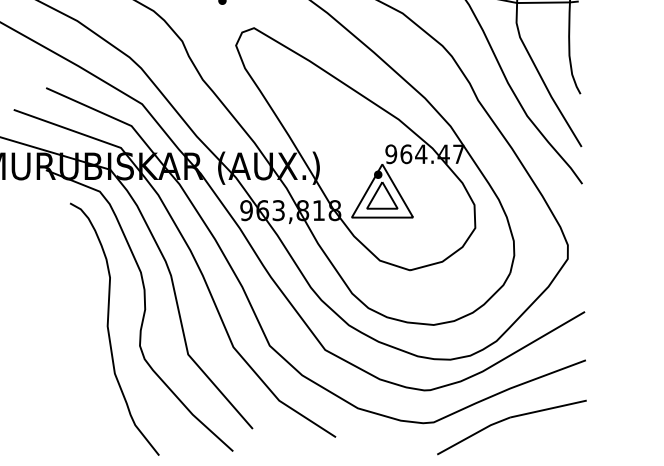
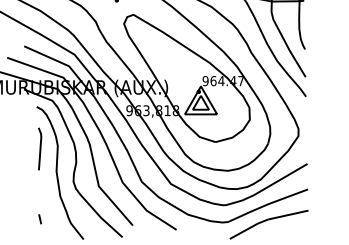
line: (77, 282) -> (40, 148), added
line: (77, 417) -> (40, 219), added

